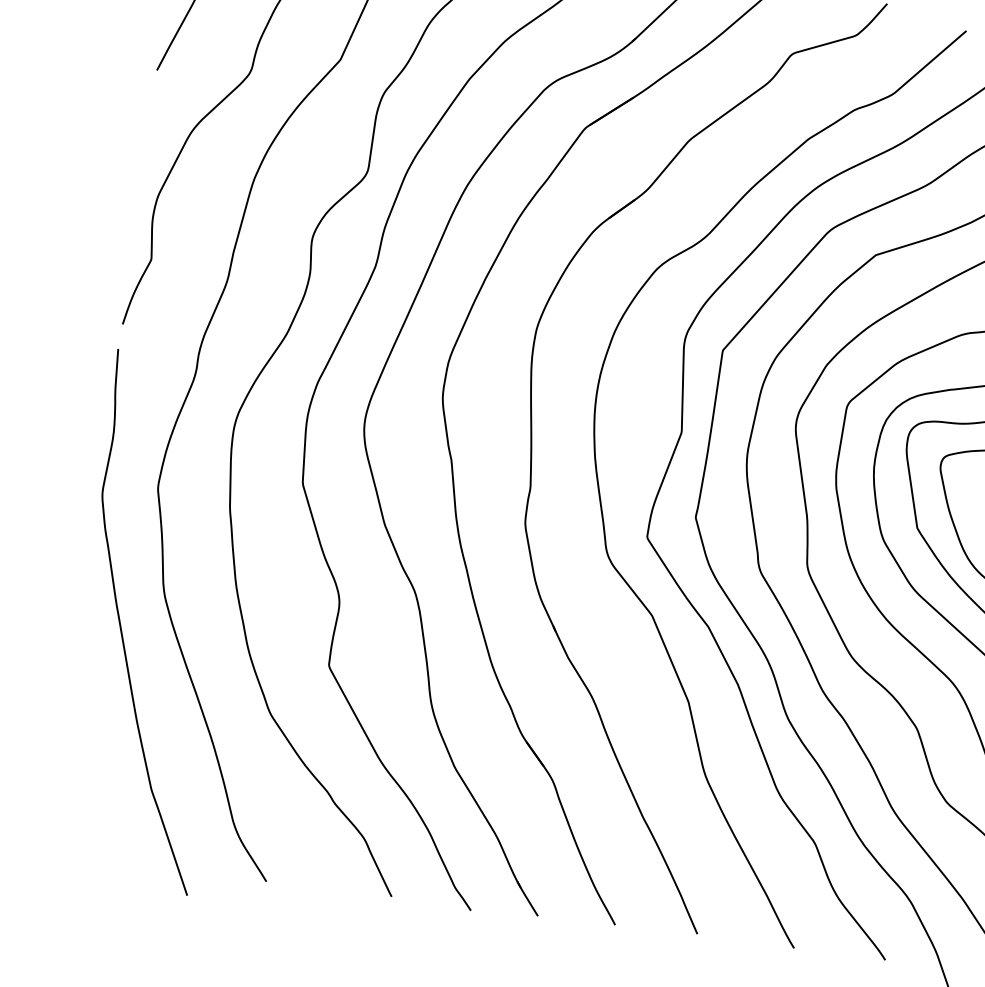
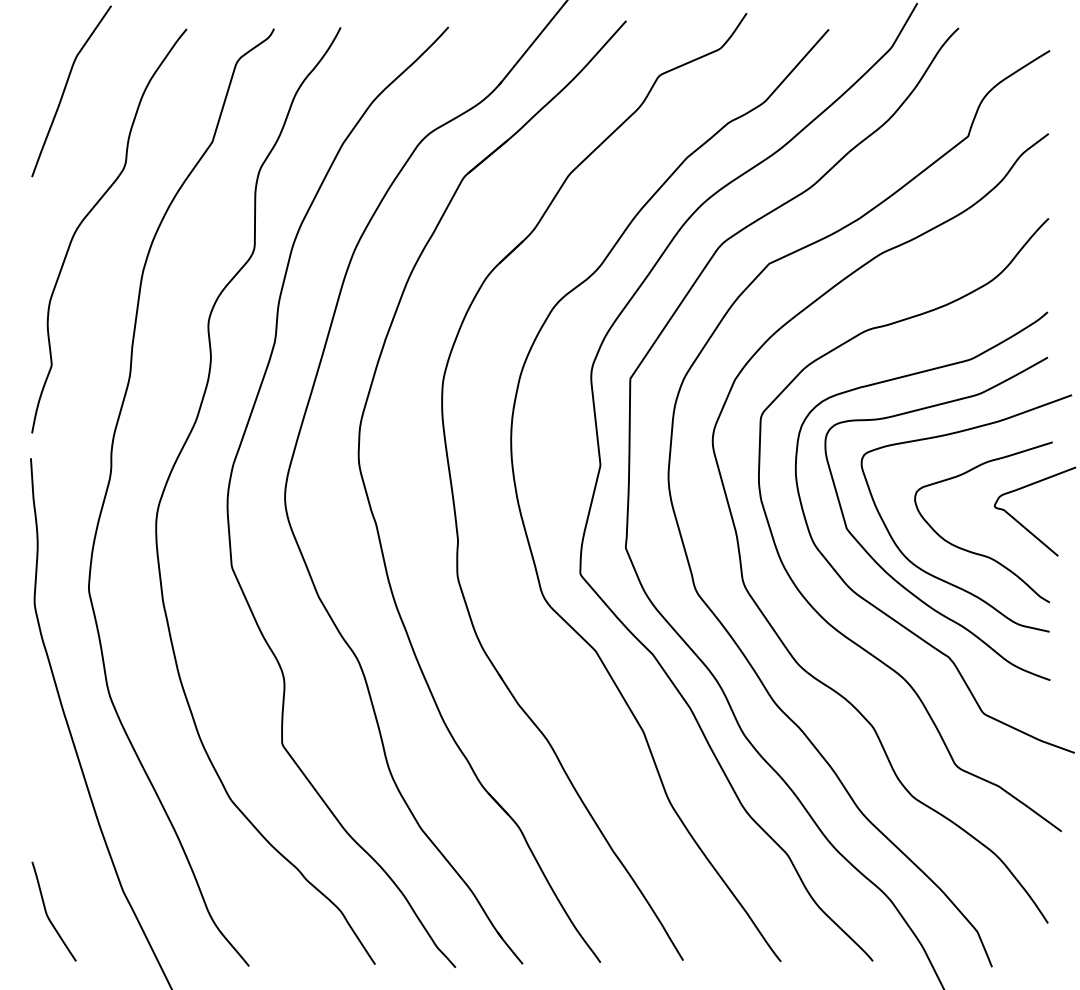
curve: (73, 802) -> (47, 913), added

